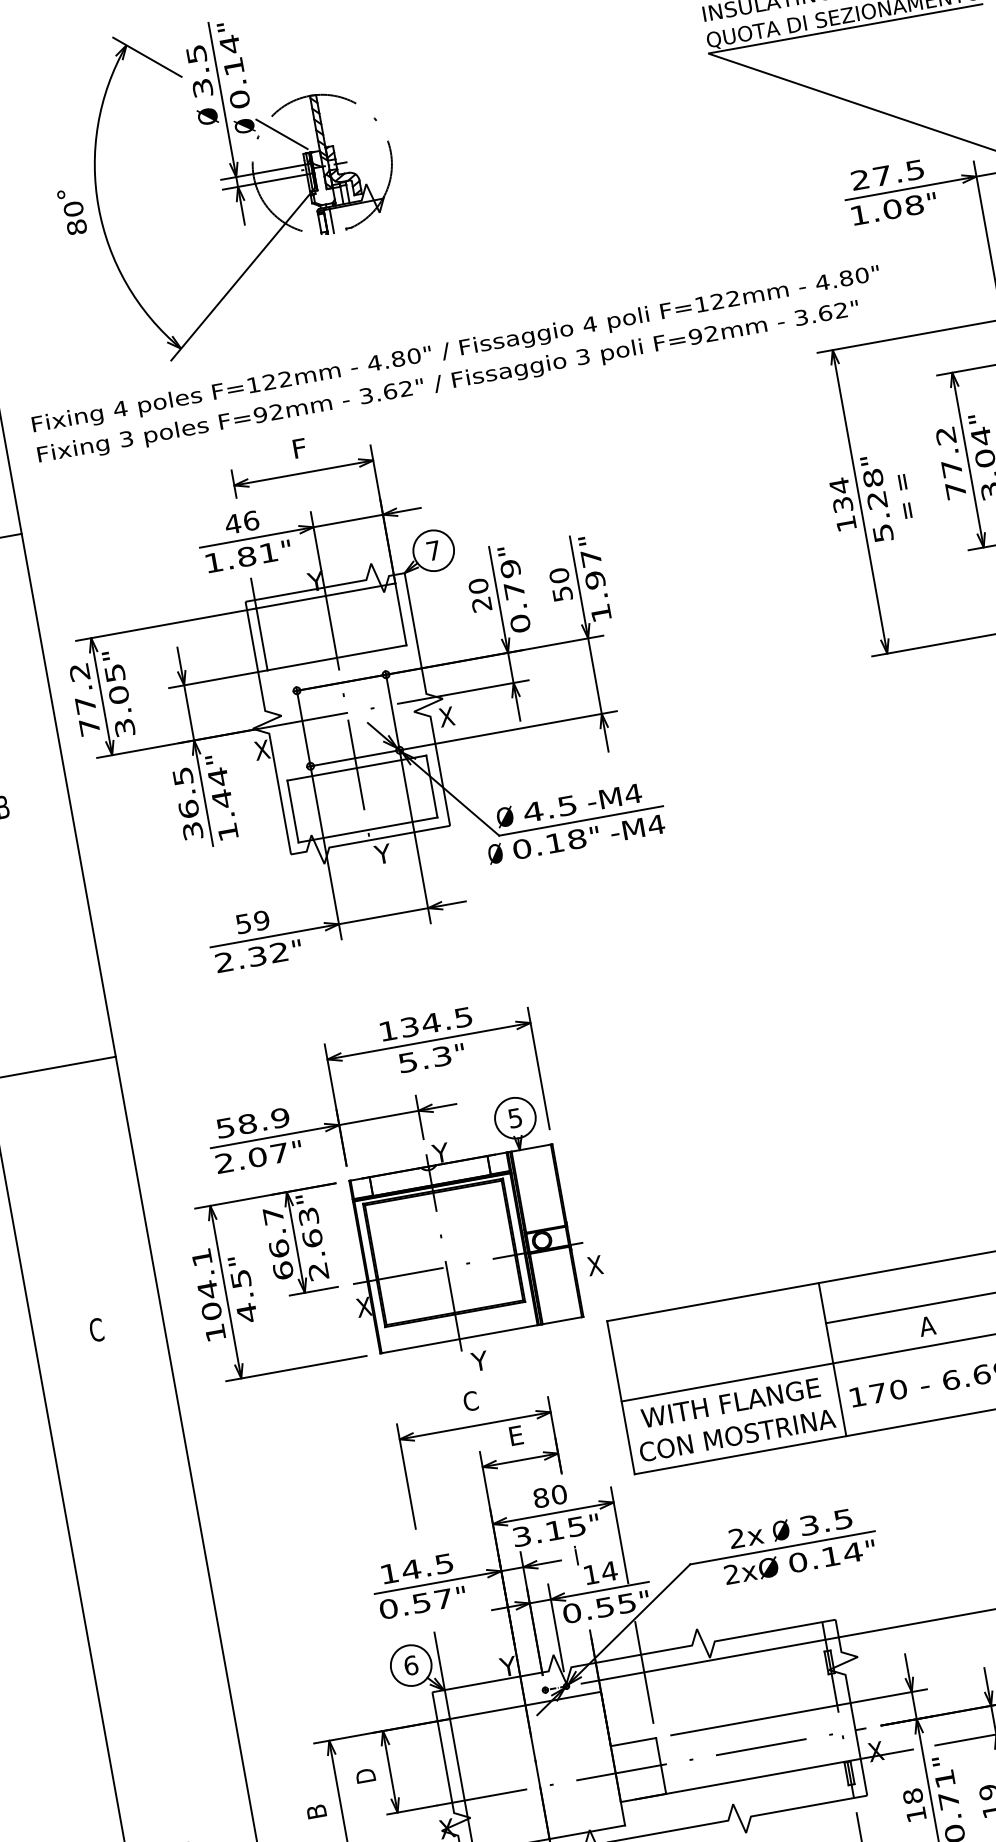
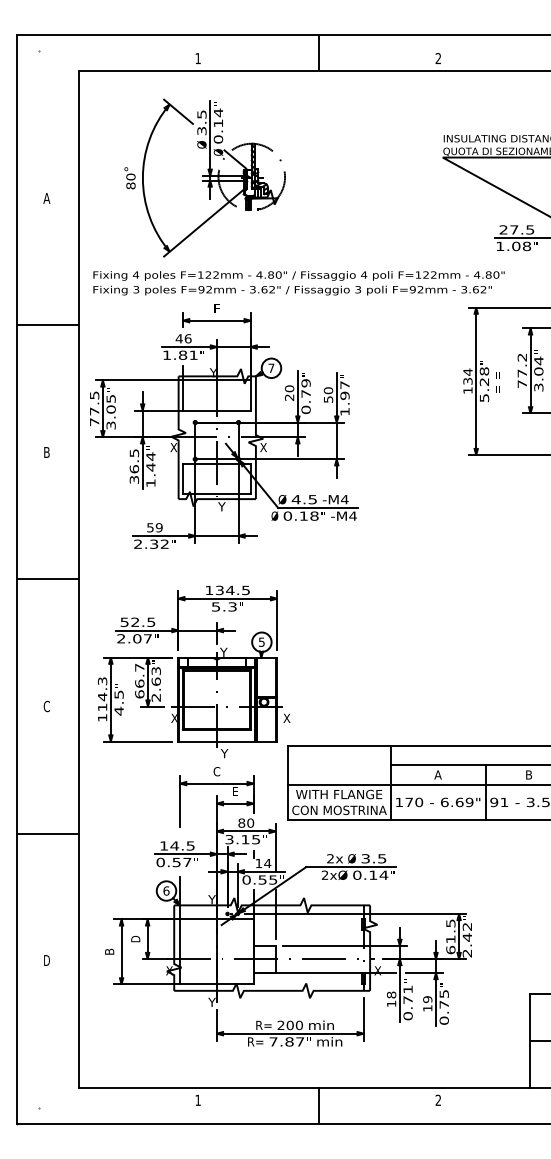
text: (79, 672) -> (94, 395), 77.2 -> 77.5
text: (264, 1119) -> (143, 621), 58.9 -> 52.5
text: (206, 1284) -> (102, 694), 104.1 -> 114.3
line: (144, 1591) -> (47, 833), added

